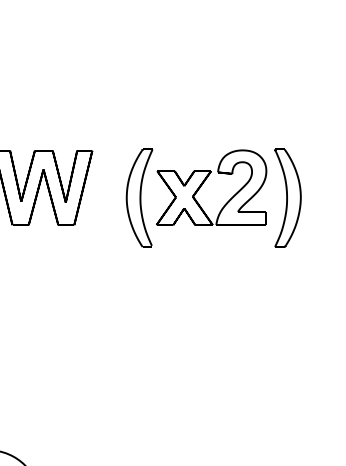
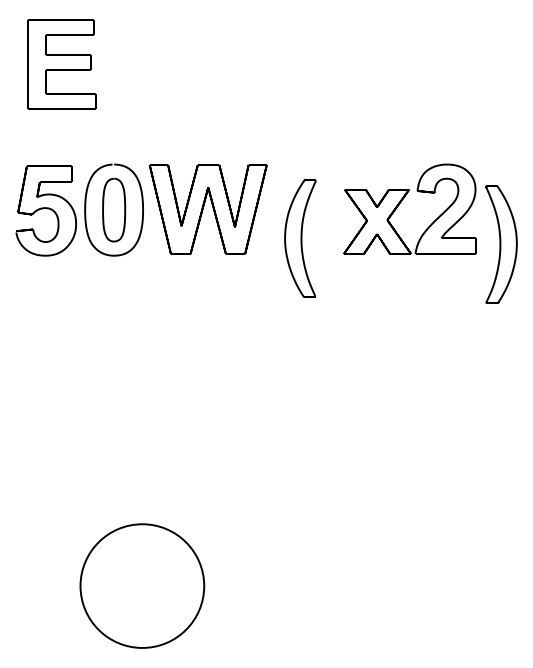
part: (139, 197) -> (300, 238), moved
part: (288, 197) -> (501, 244), moved

